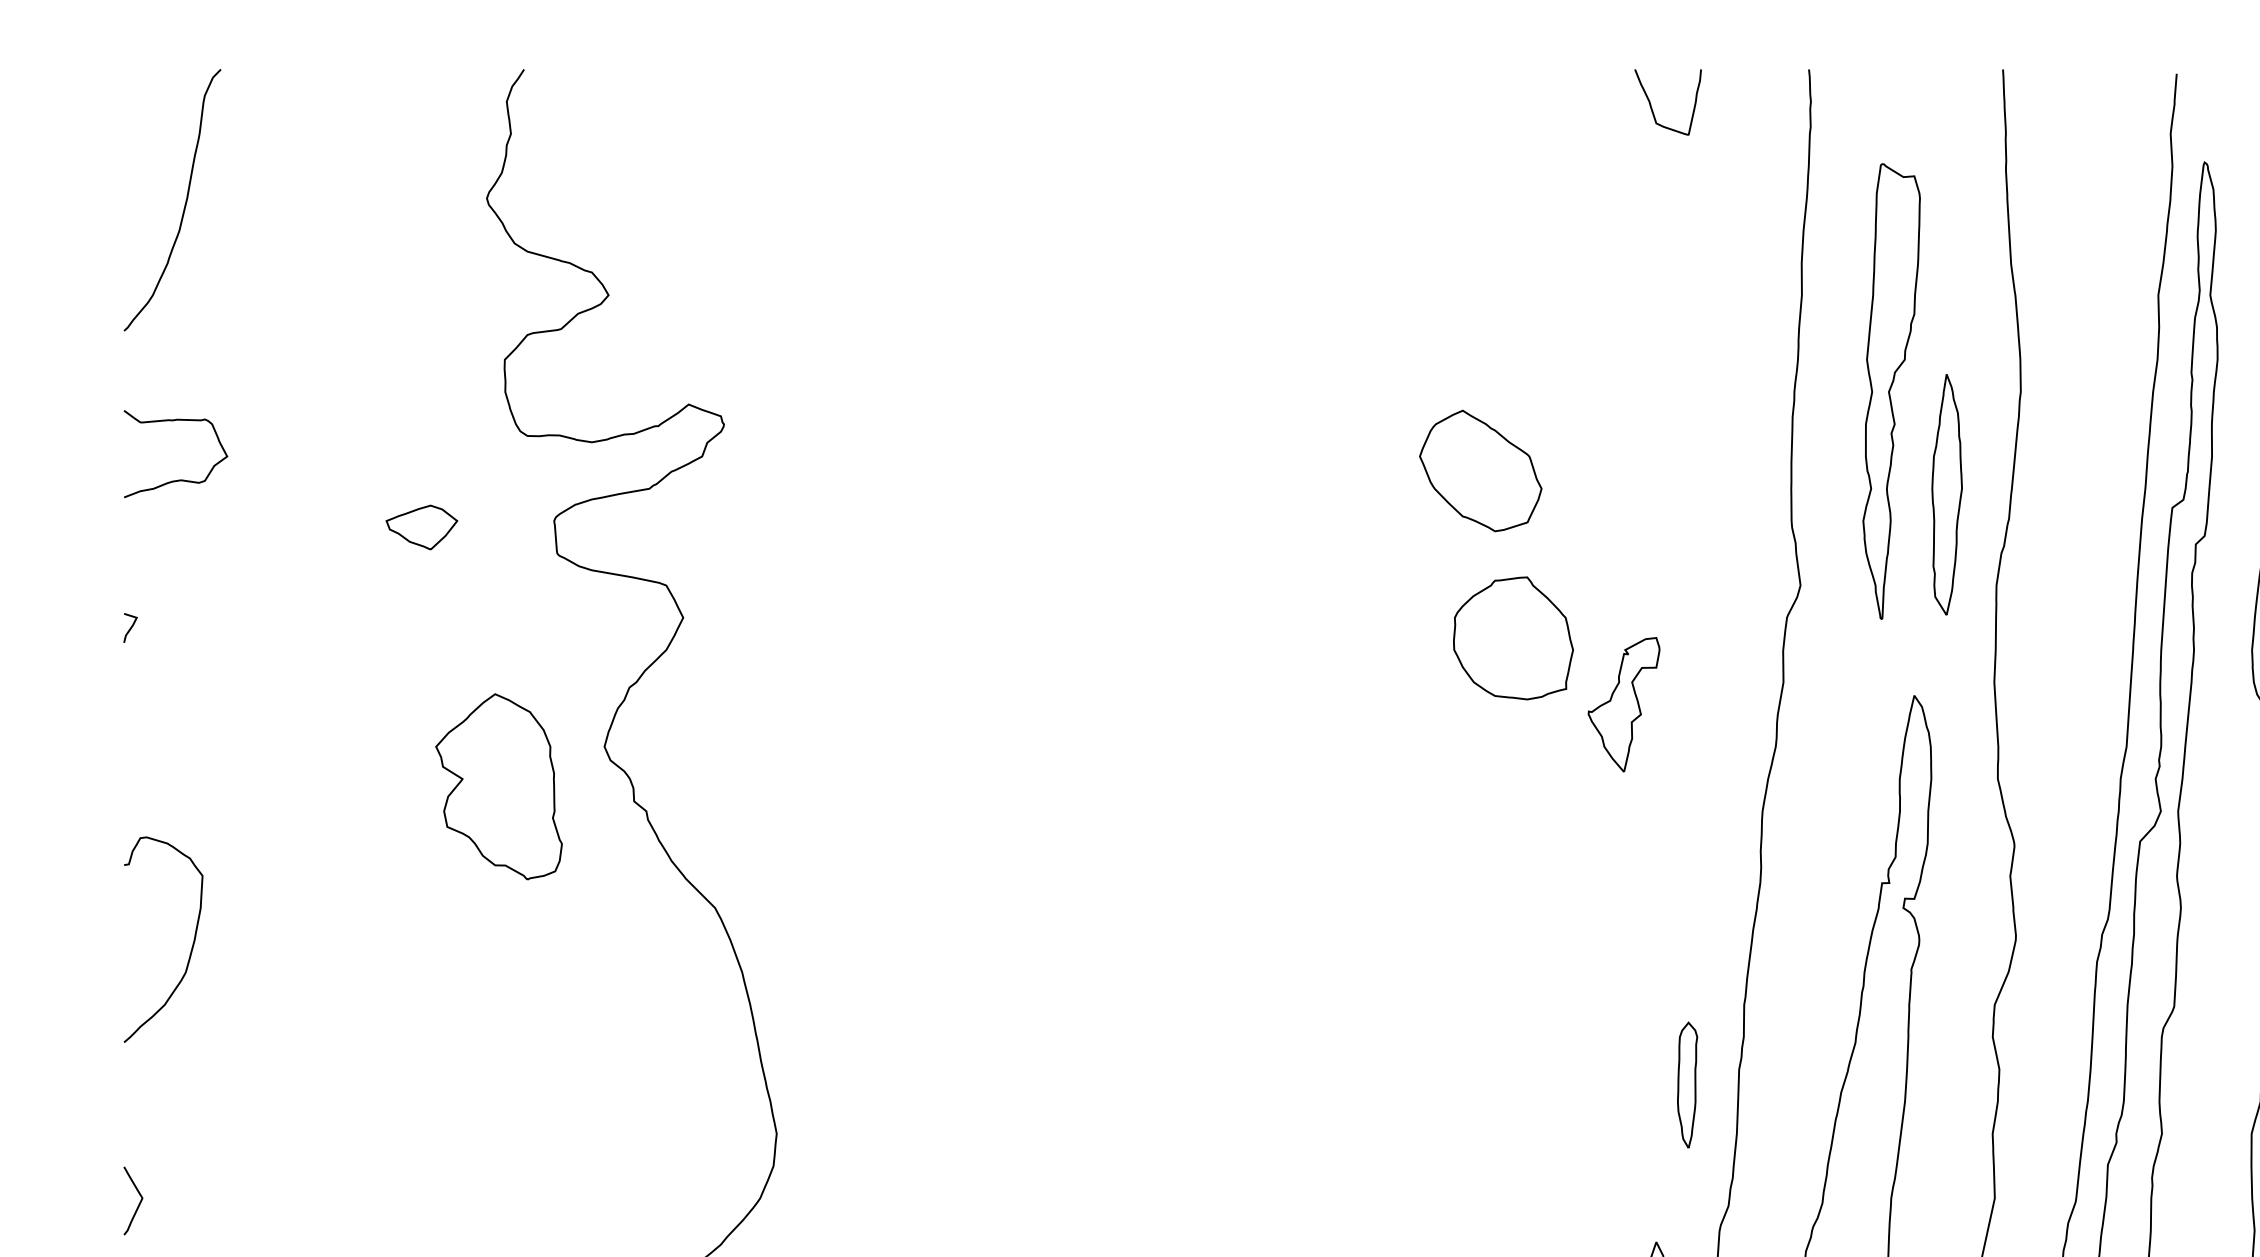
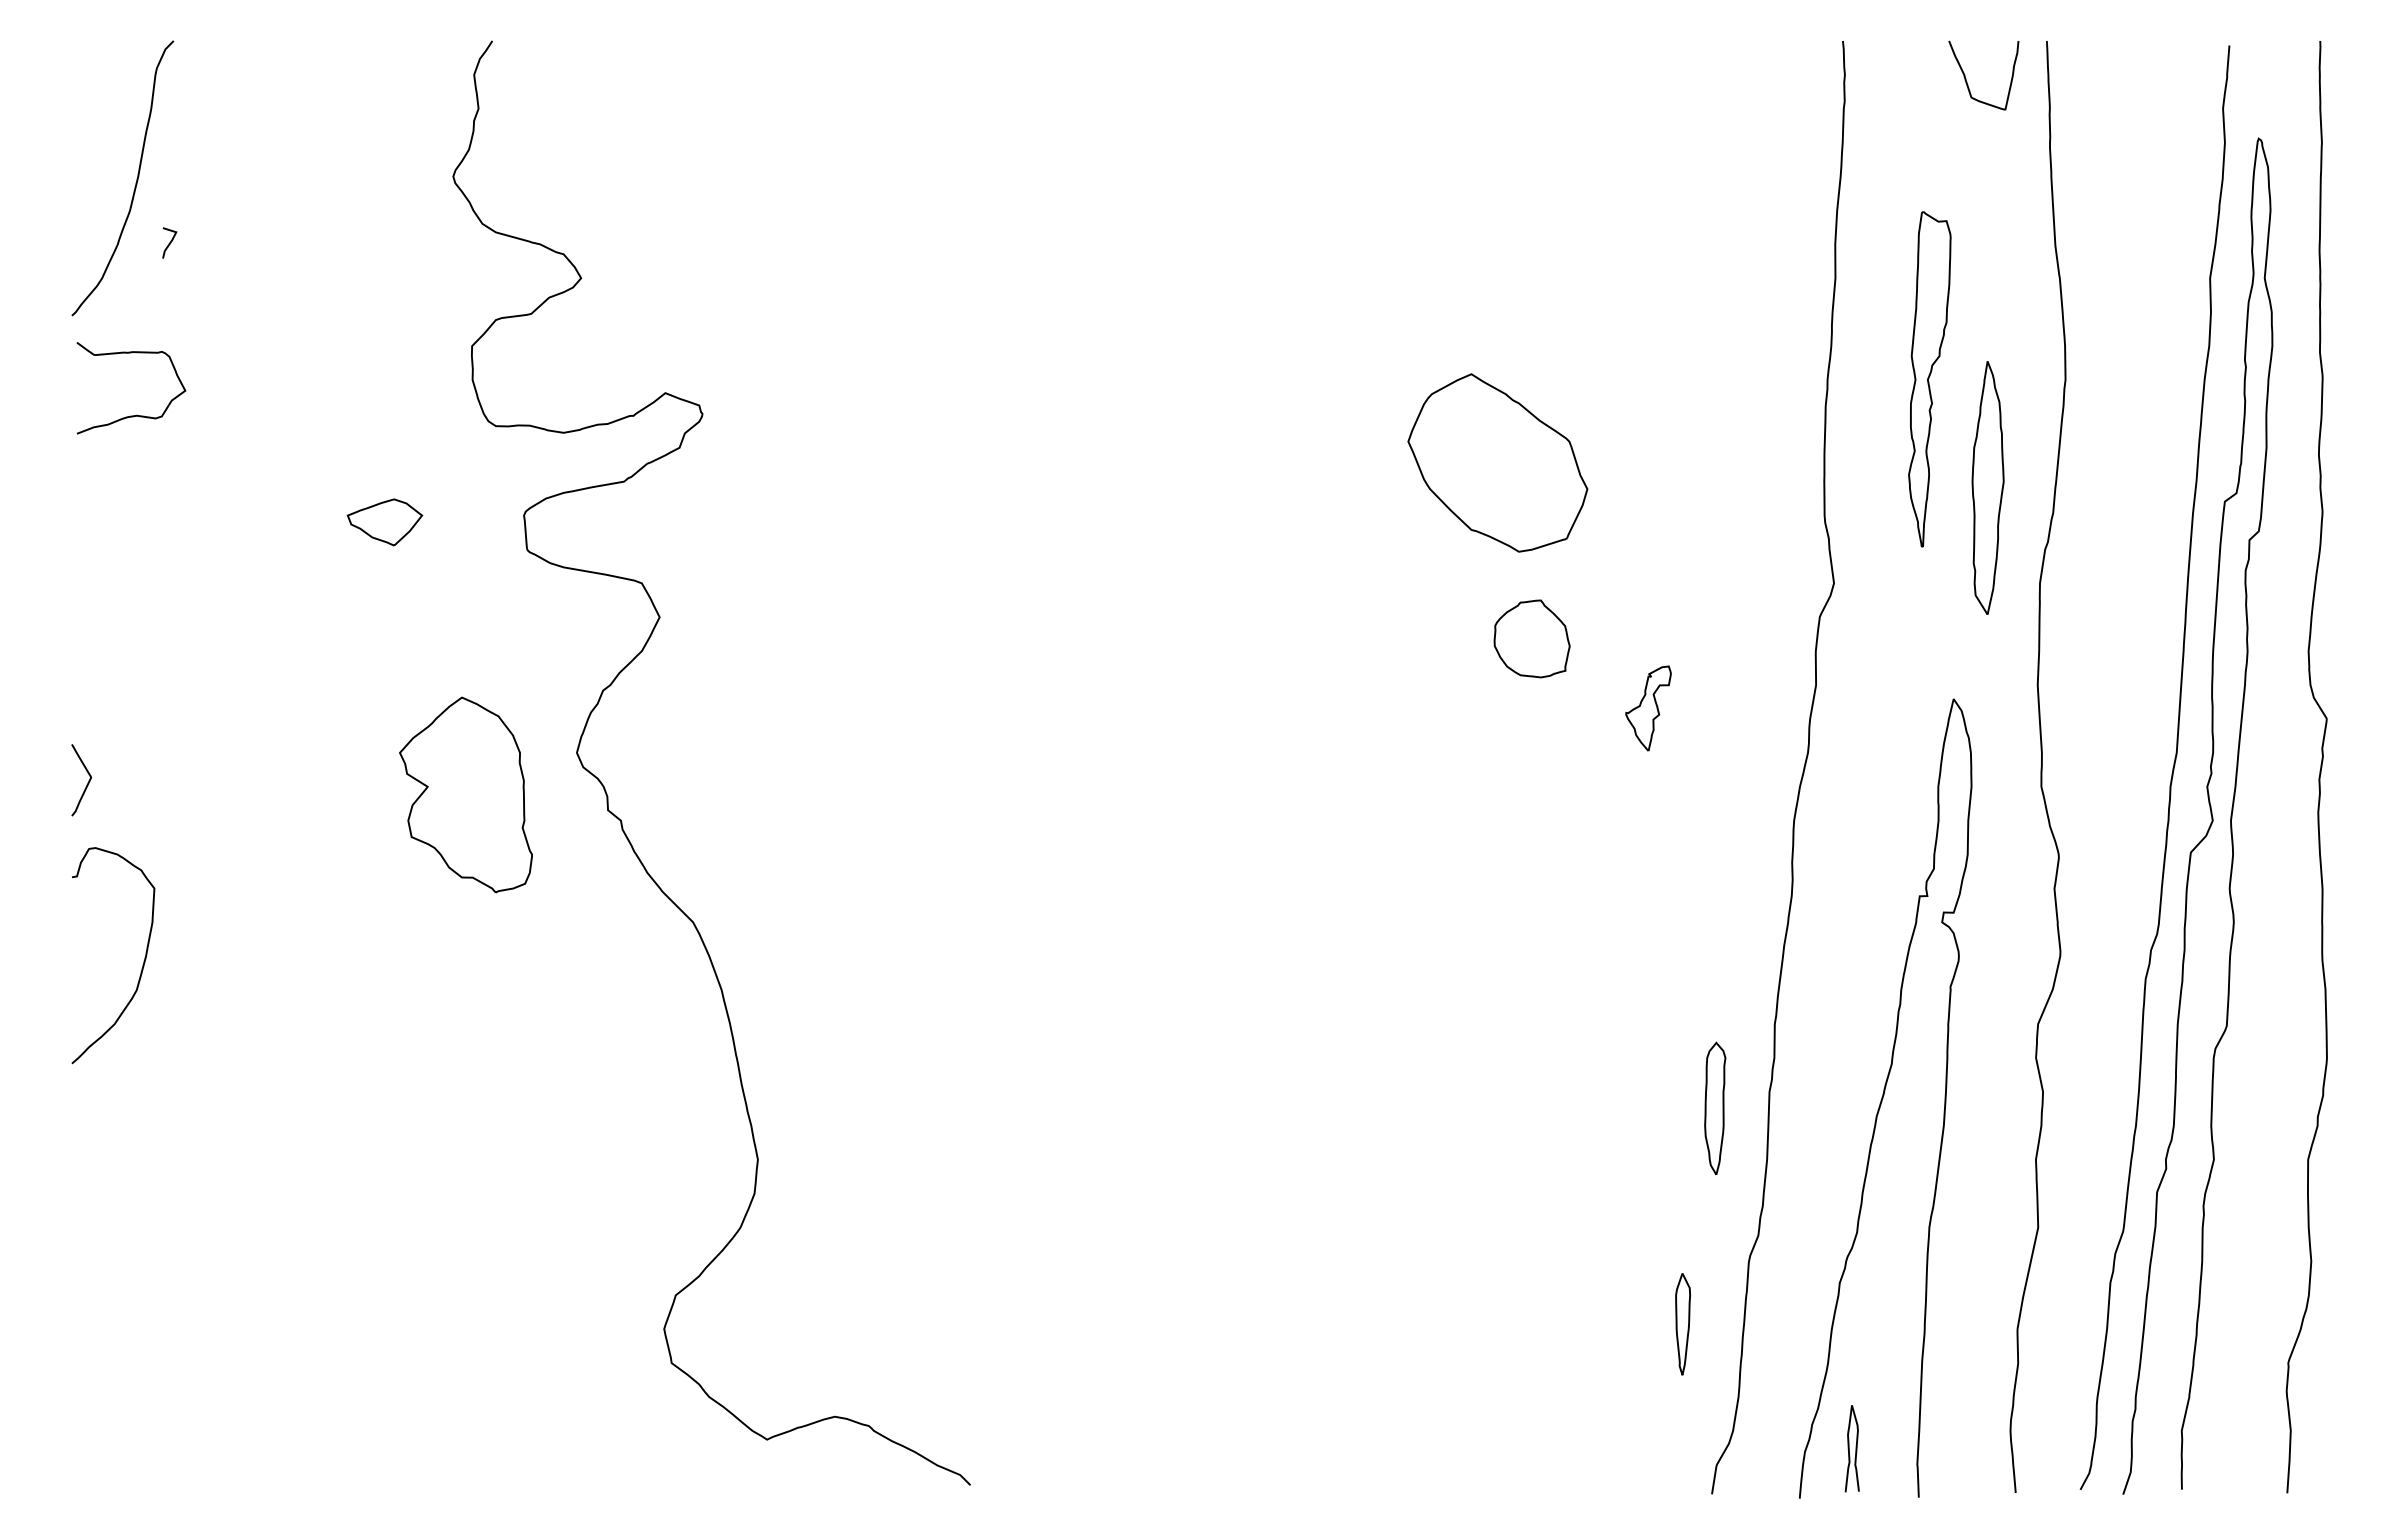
curve: (1652, 108) -> (1967, 81), moved
part: (1891, 391) -> (1929, 379), size x0.7
part: (1480, 470) -> (1497, 462), size x1.4
curve: (180, 479) -> (136, 414), moved
line: (130, 627) -> (169, 242), moved
part: (1512, 637) -> (1531, 638), size x0.6
part: (1624, 704) -> (1648, 708), size x0.6
curve: (138, 1203) -> (87, 782), moved

